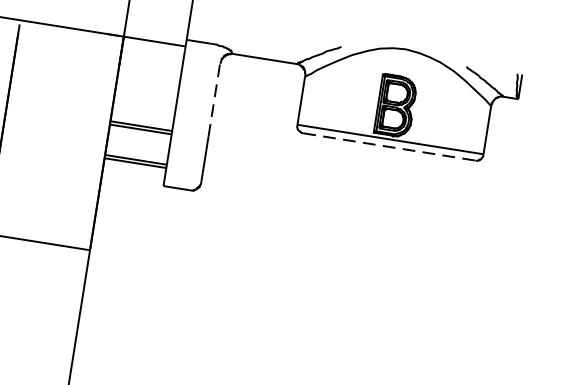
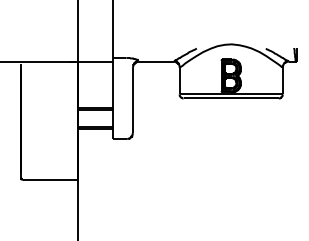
line: (214, 98) -> (132, 87), dashed -> solid
line: (389, 147) -> (231, 98), dashed -> solid

